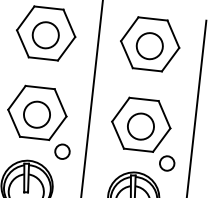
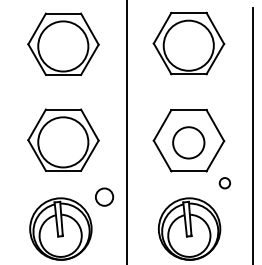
circle: (45, 35) -> (62, 46), size x1.6
circle: (149, 45) -> (188, 45), size x1.6
circle: (36, 114) -> (62, 142), size x1.6
circle: (62, 151) -> (104, 196), moved
circle: (166, 162) -> (224, 182), size x0.6

